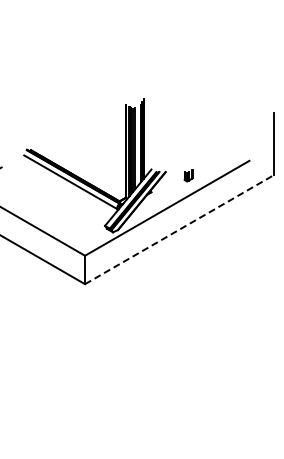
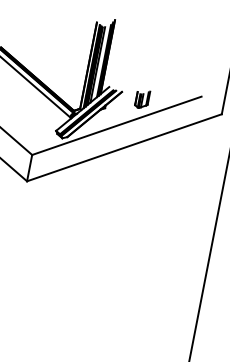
part: (188, 175) -> (142, 99), size x1.67
line: (179, 229) -> (124, 147), dashed -> solid

